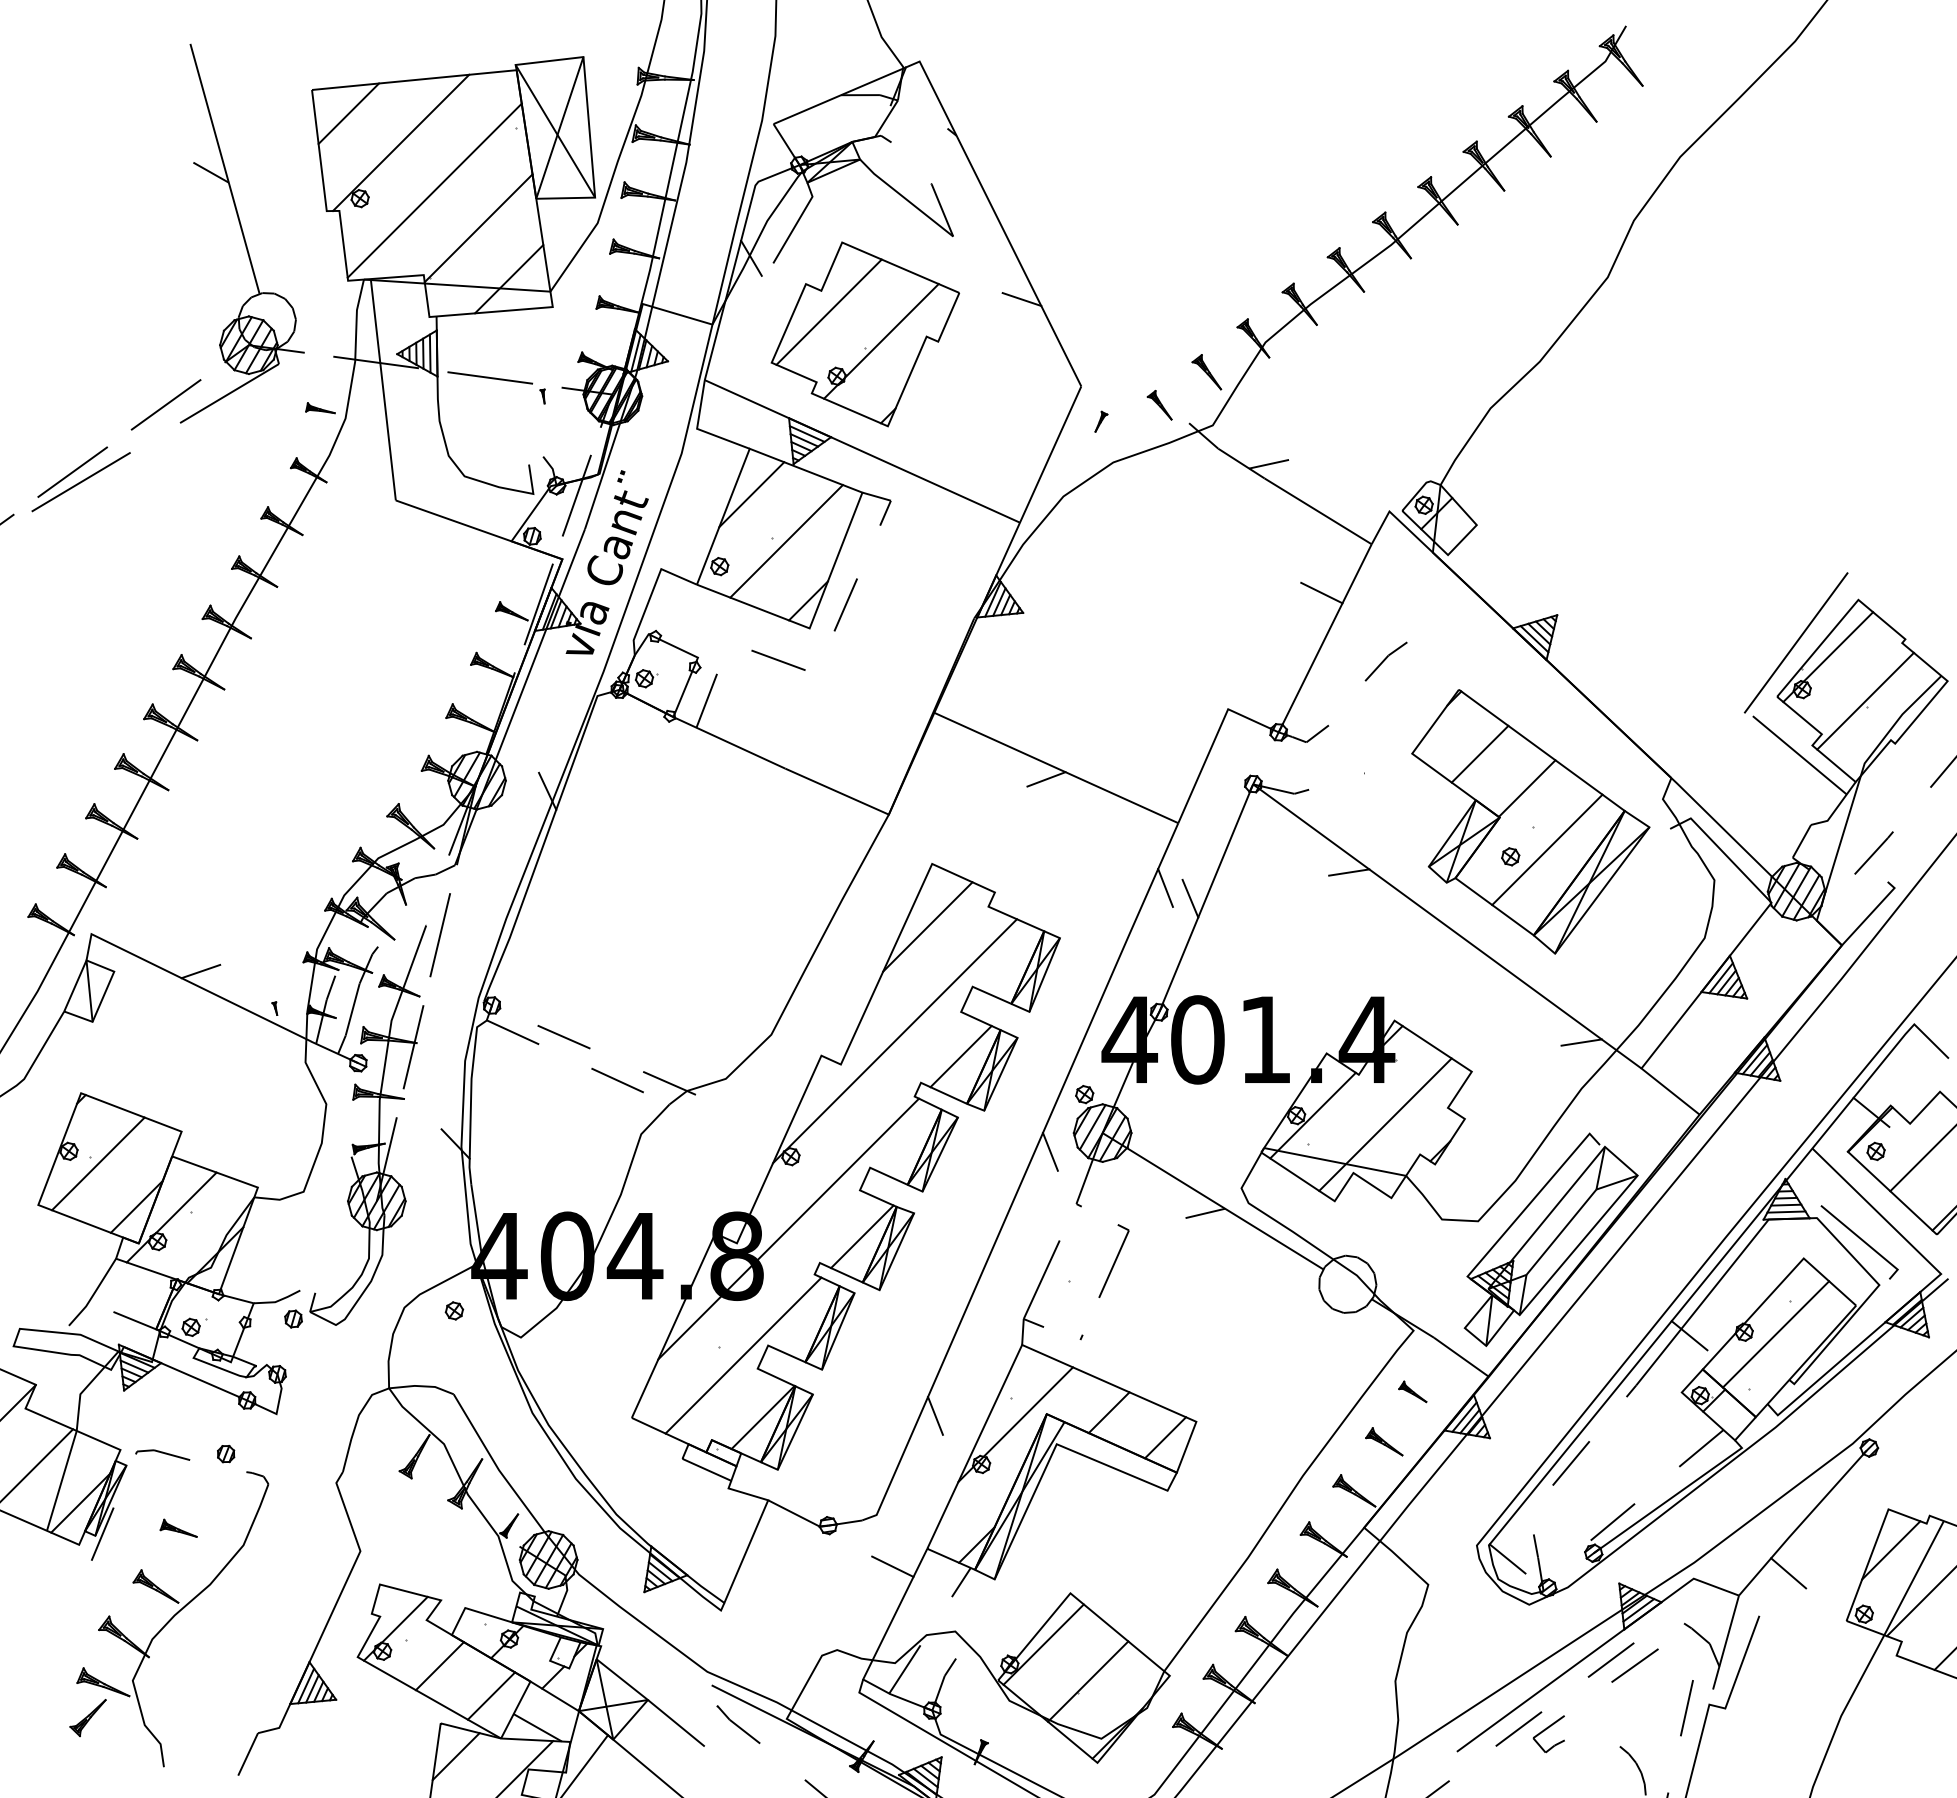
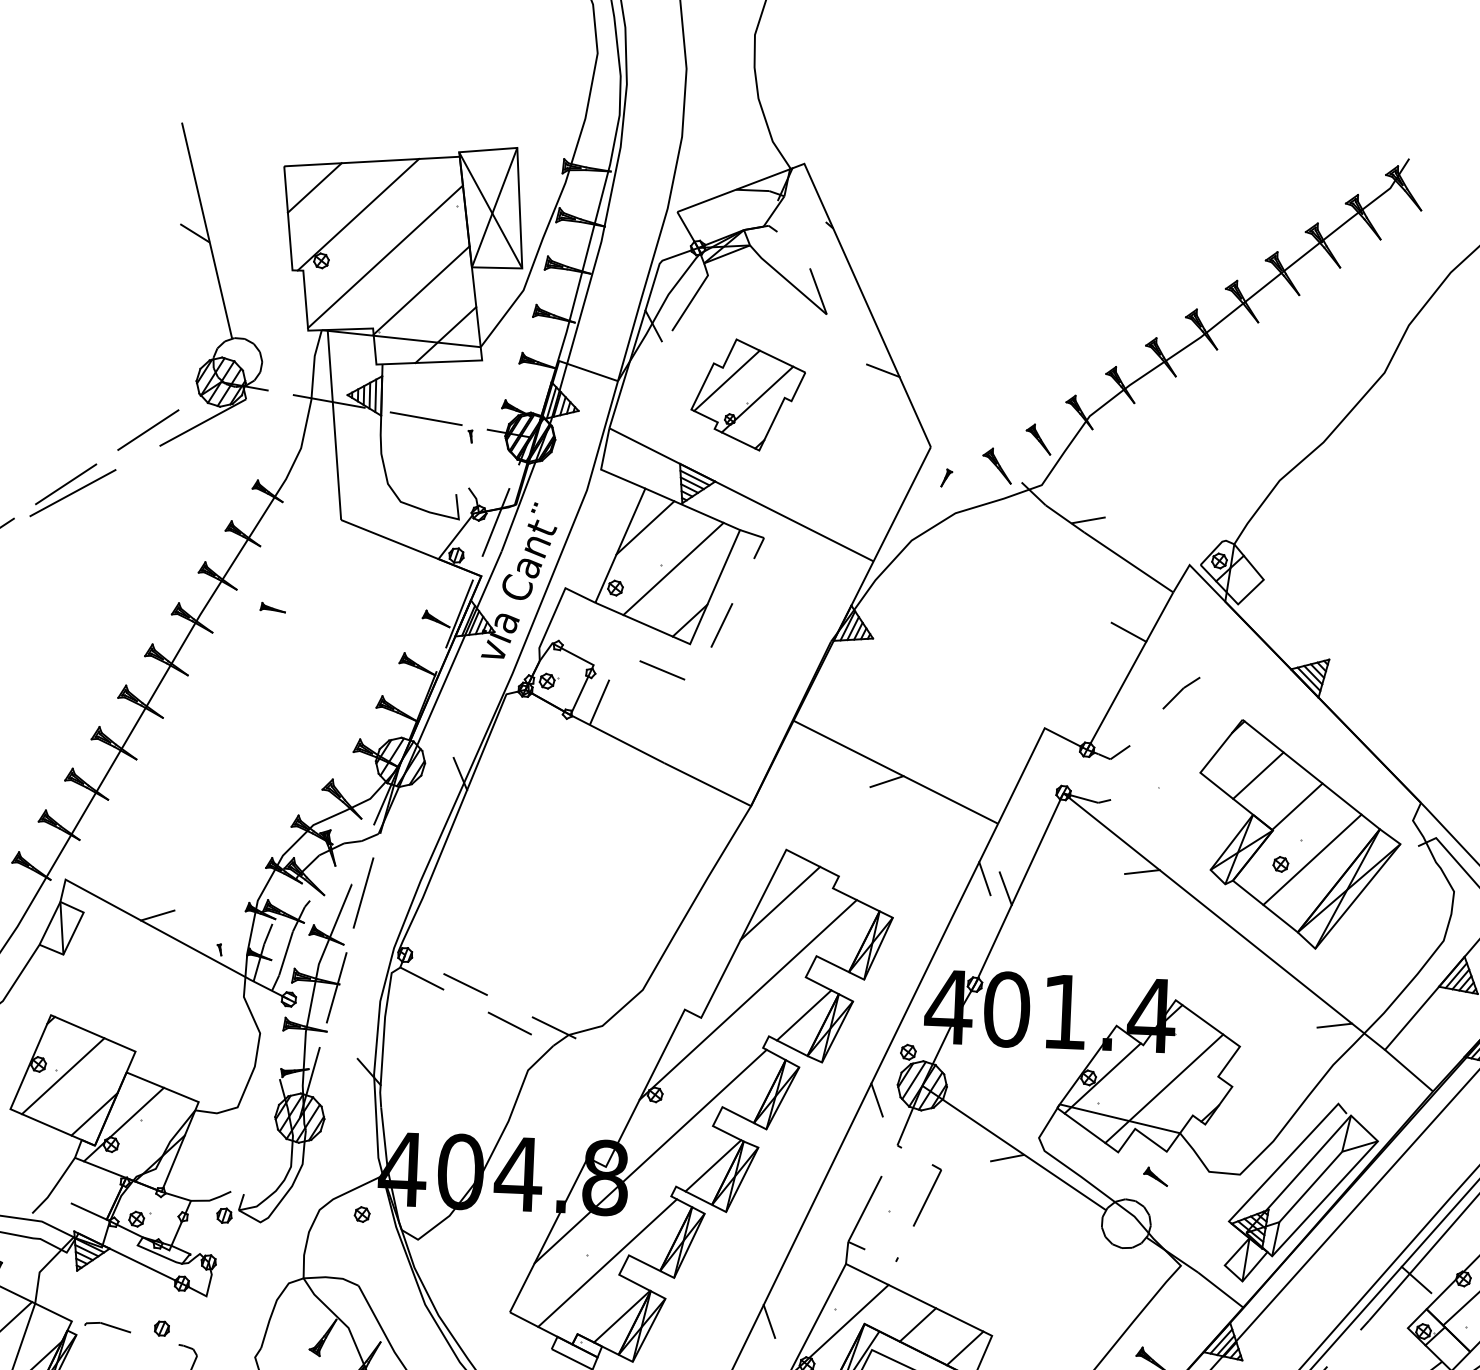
part: (864, 334) -> (747, 395), size x0.7
part: (1159, 405) -> (996, 466), size x1.4
part: (320, 408) -> (272, 607), moved
part: (1412, 1391) -> (1155, 1176), moved

